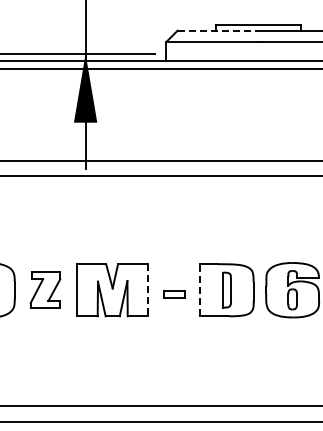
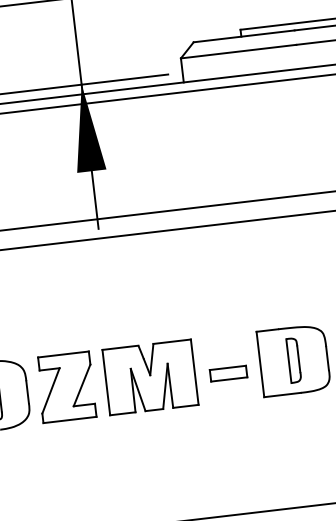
line: (218, 30) -> (244, 35), dashed -> solid
part: (45, 289) -> (66, 386), size x1.43
line: (200, 289) -> (260, 363), dashed -> solid
line: (147, 290) -> (194, 372), dashed -> solid
part: (174, 294) -> (228, 373), size x1.43

